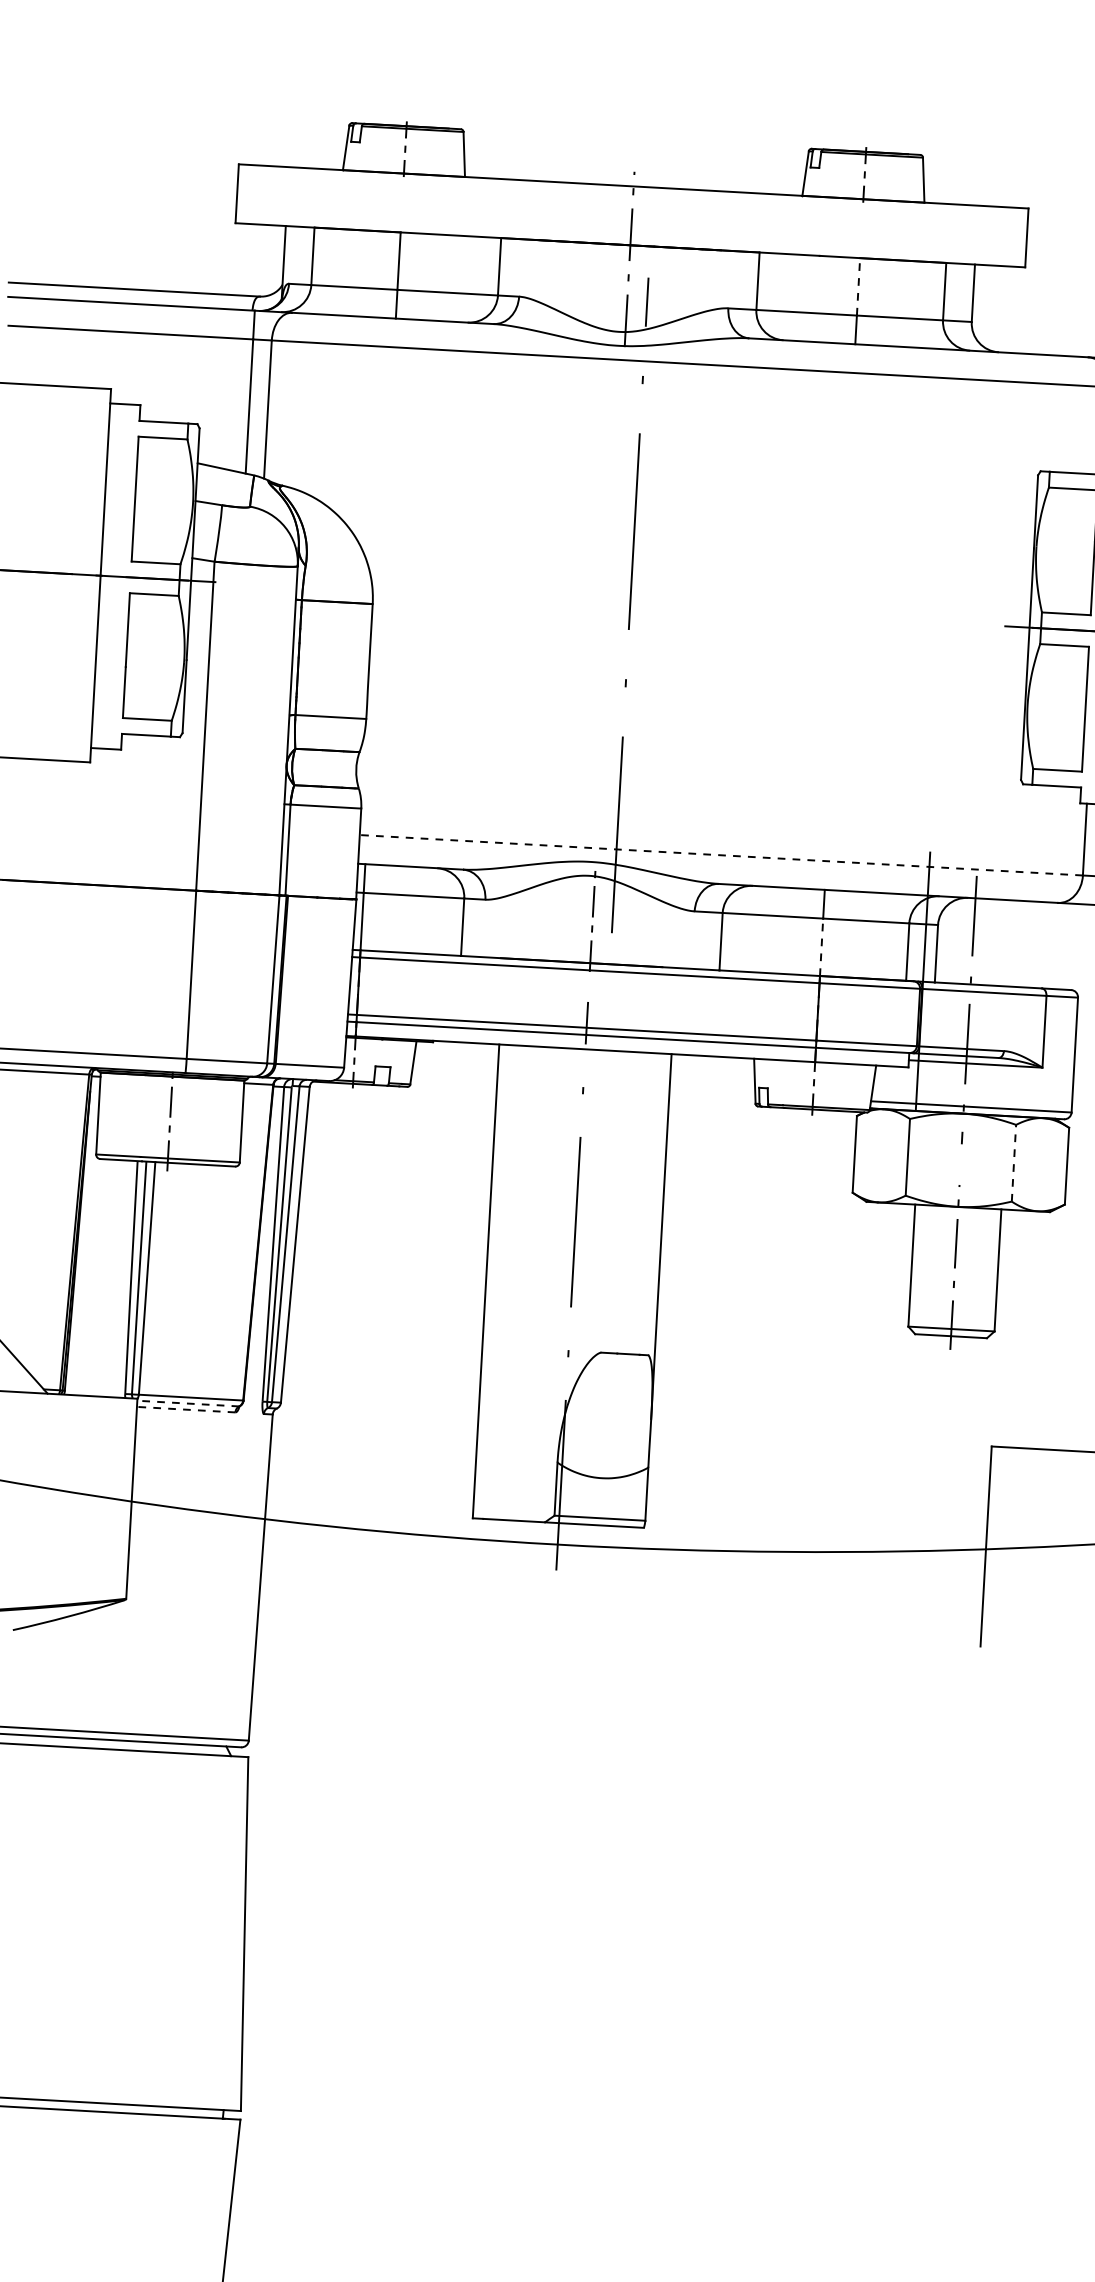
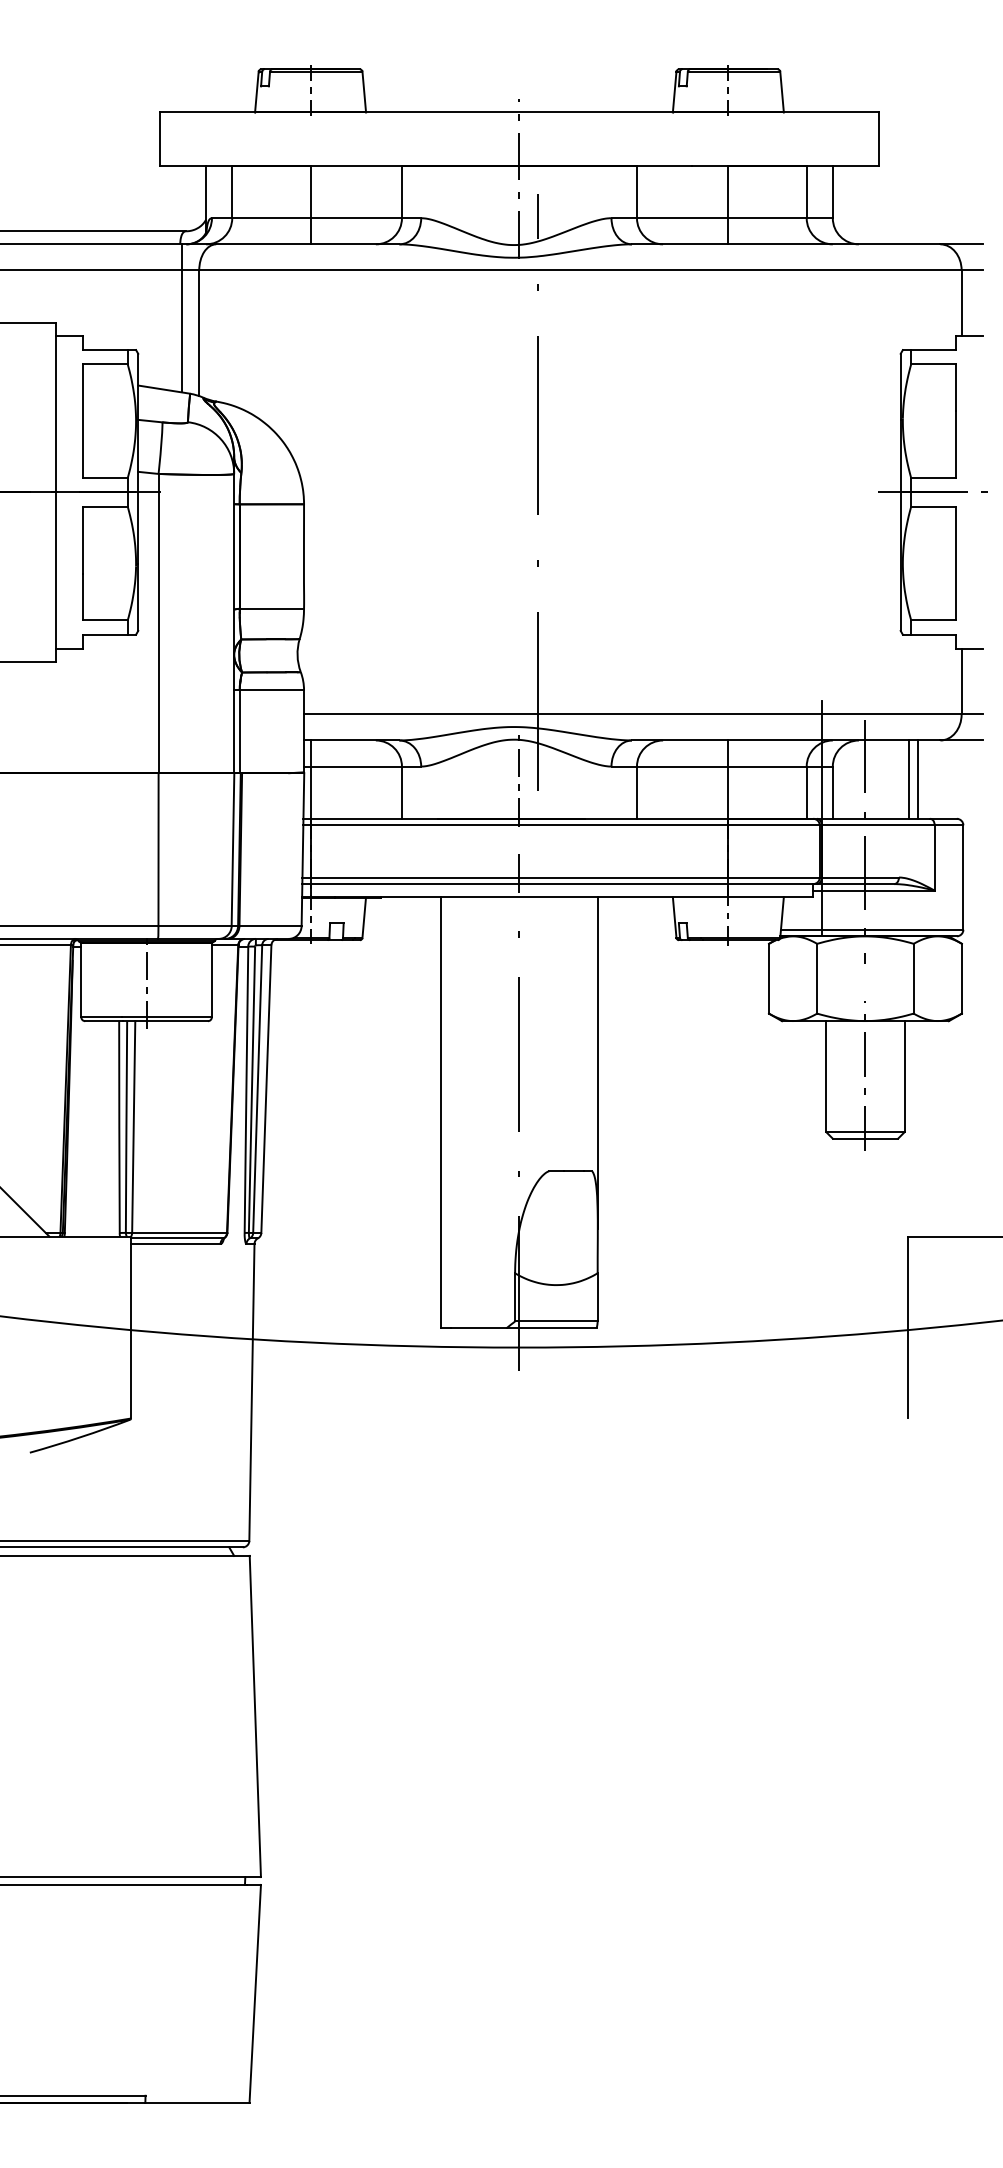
line: (858, 286) -> (728, 191), dashed -> solid
line: (720, 855) -> (632, 714), dashed -> solid
line: (1020, 943) -> (908, 779), added
line: (1030, 944) -> (917, 779), added
line: (821, 947) -> (728, 792), dashed -> solid
line: (1013, 1162) -> (913, 978), dashed -> solid
line: (187, 1403) -> (176, 1238), dashed -> solid
line: (185, 1410) -> (175, 1244), dashed -> solid

